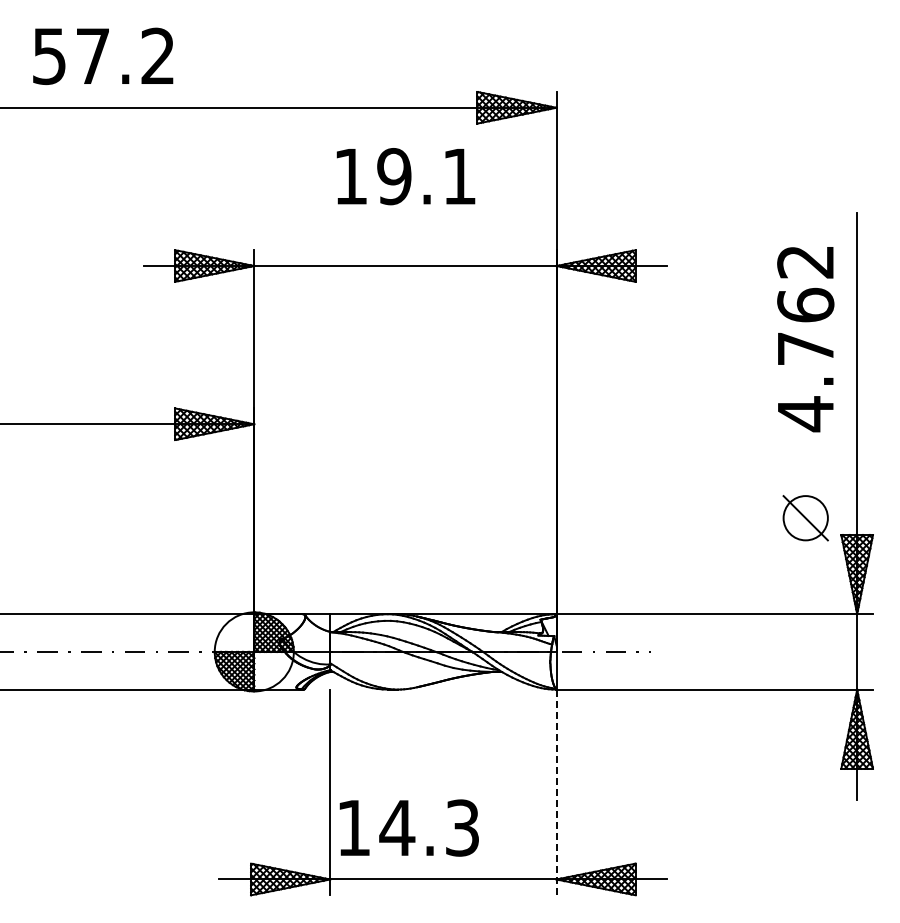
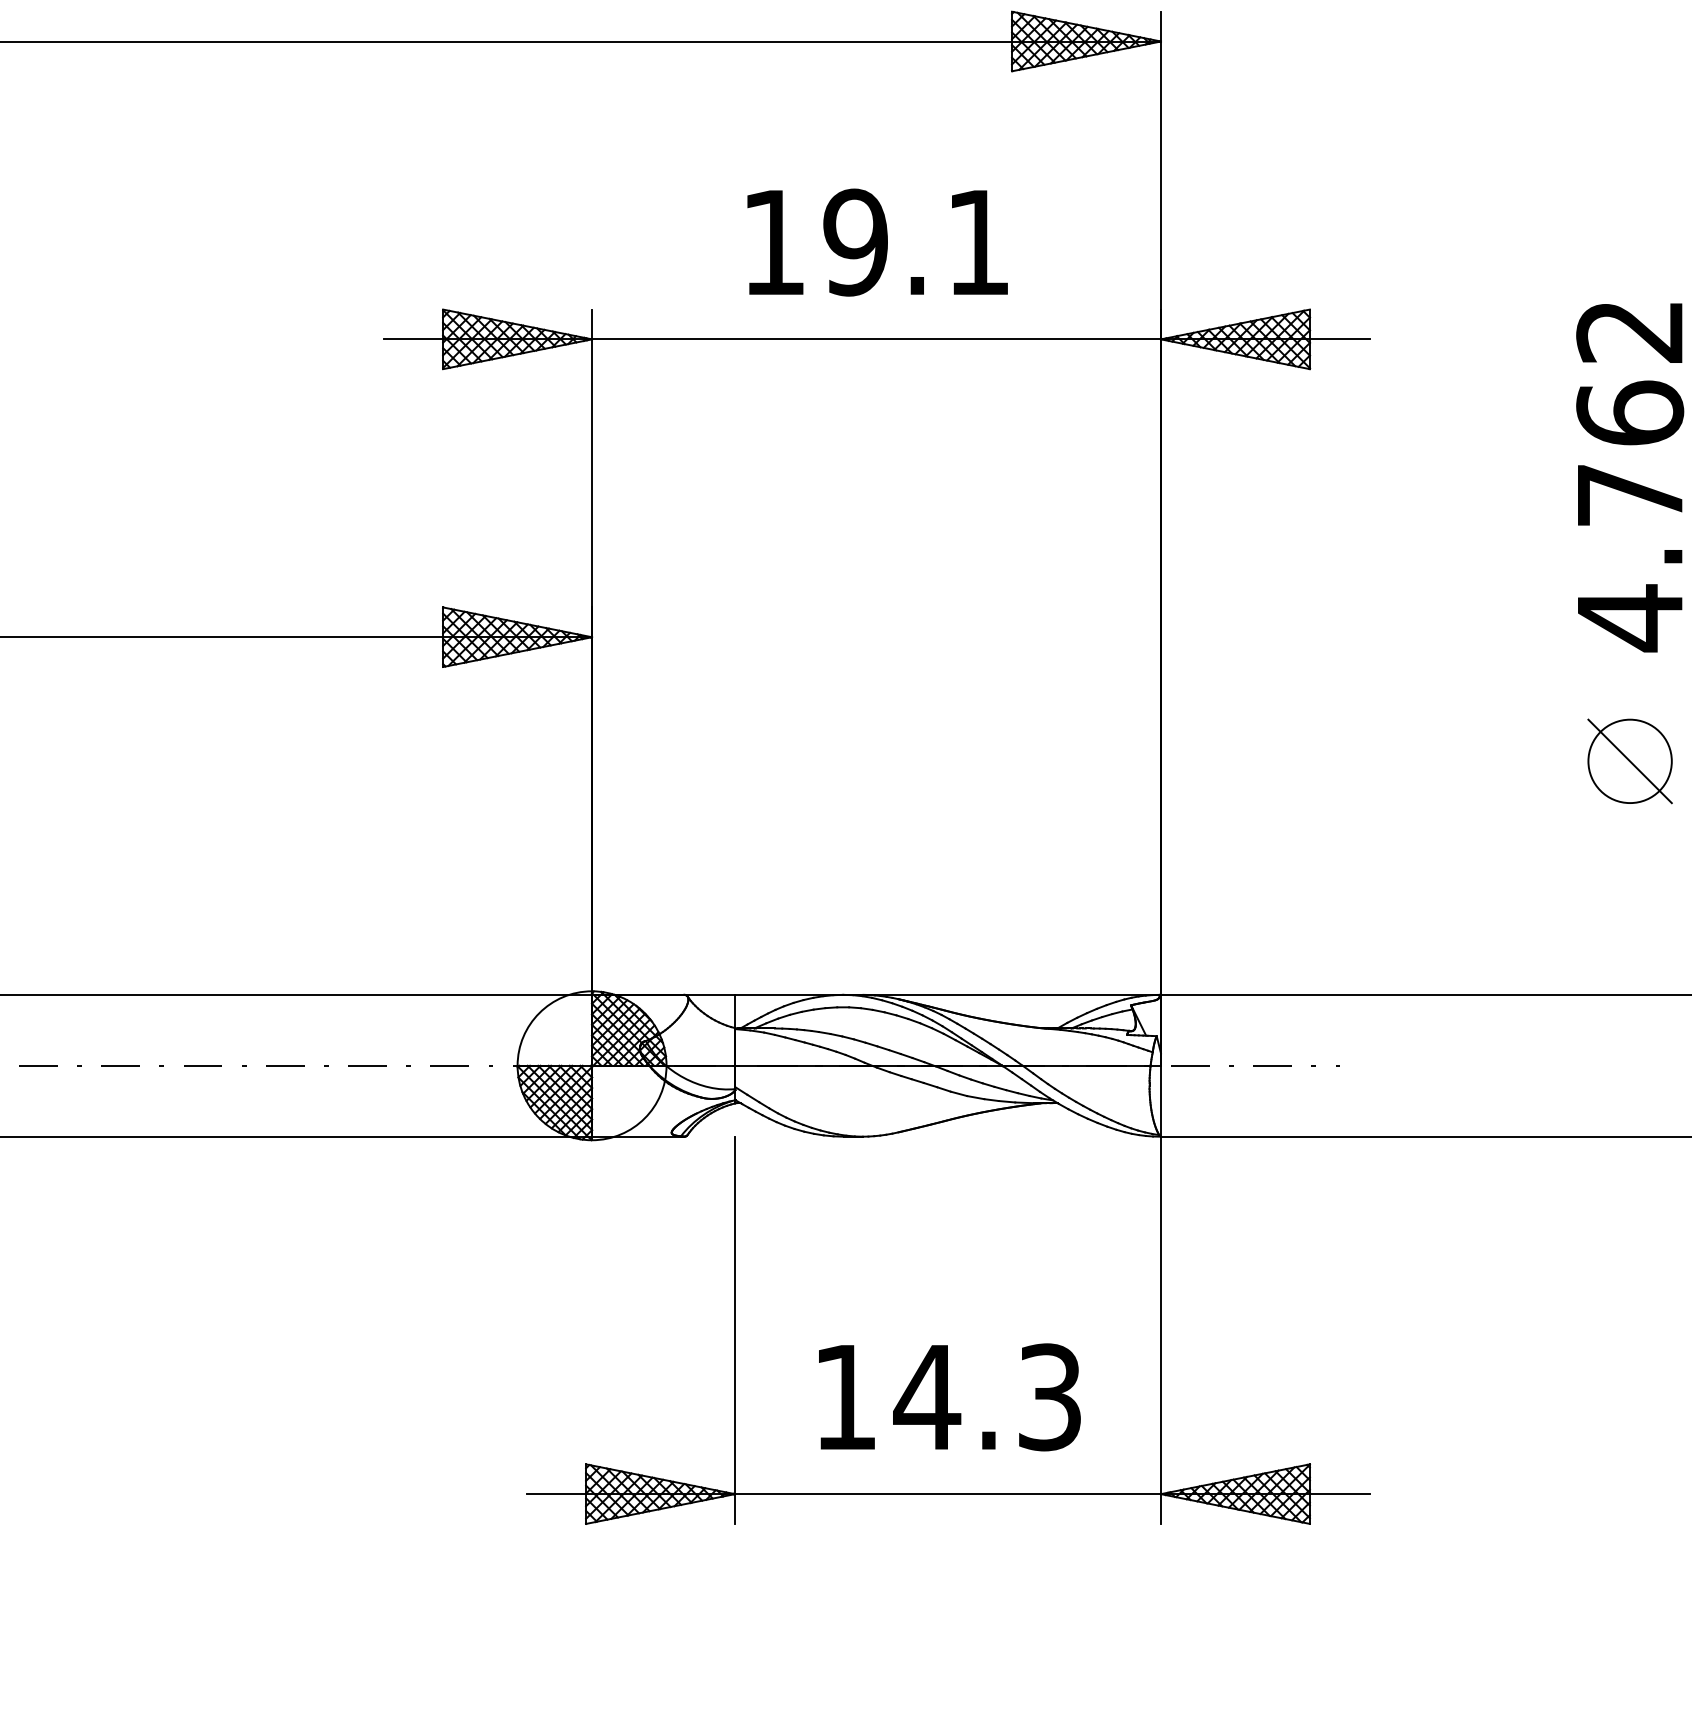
text: (405, 176) -> (876, 242), moved
part: (805, 518) -> (1629, 761), moved
line: (556, 792) -> (1160, 1330), dashed -> solid
text: (408, 827) -> (948, 1396), moved

